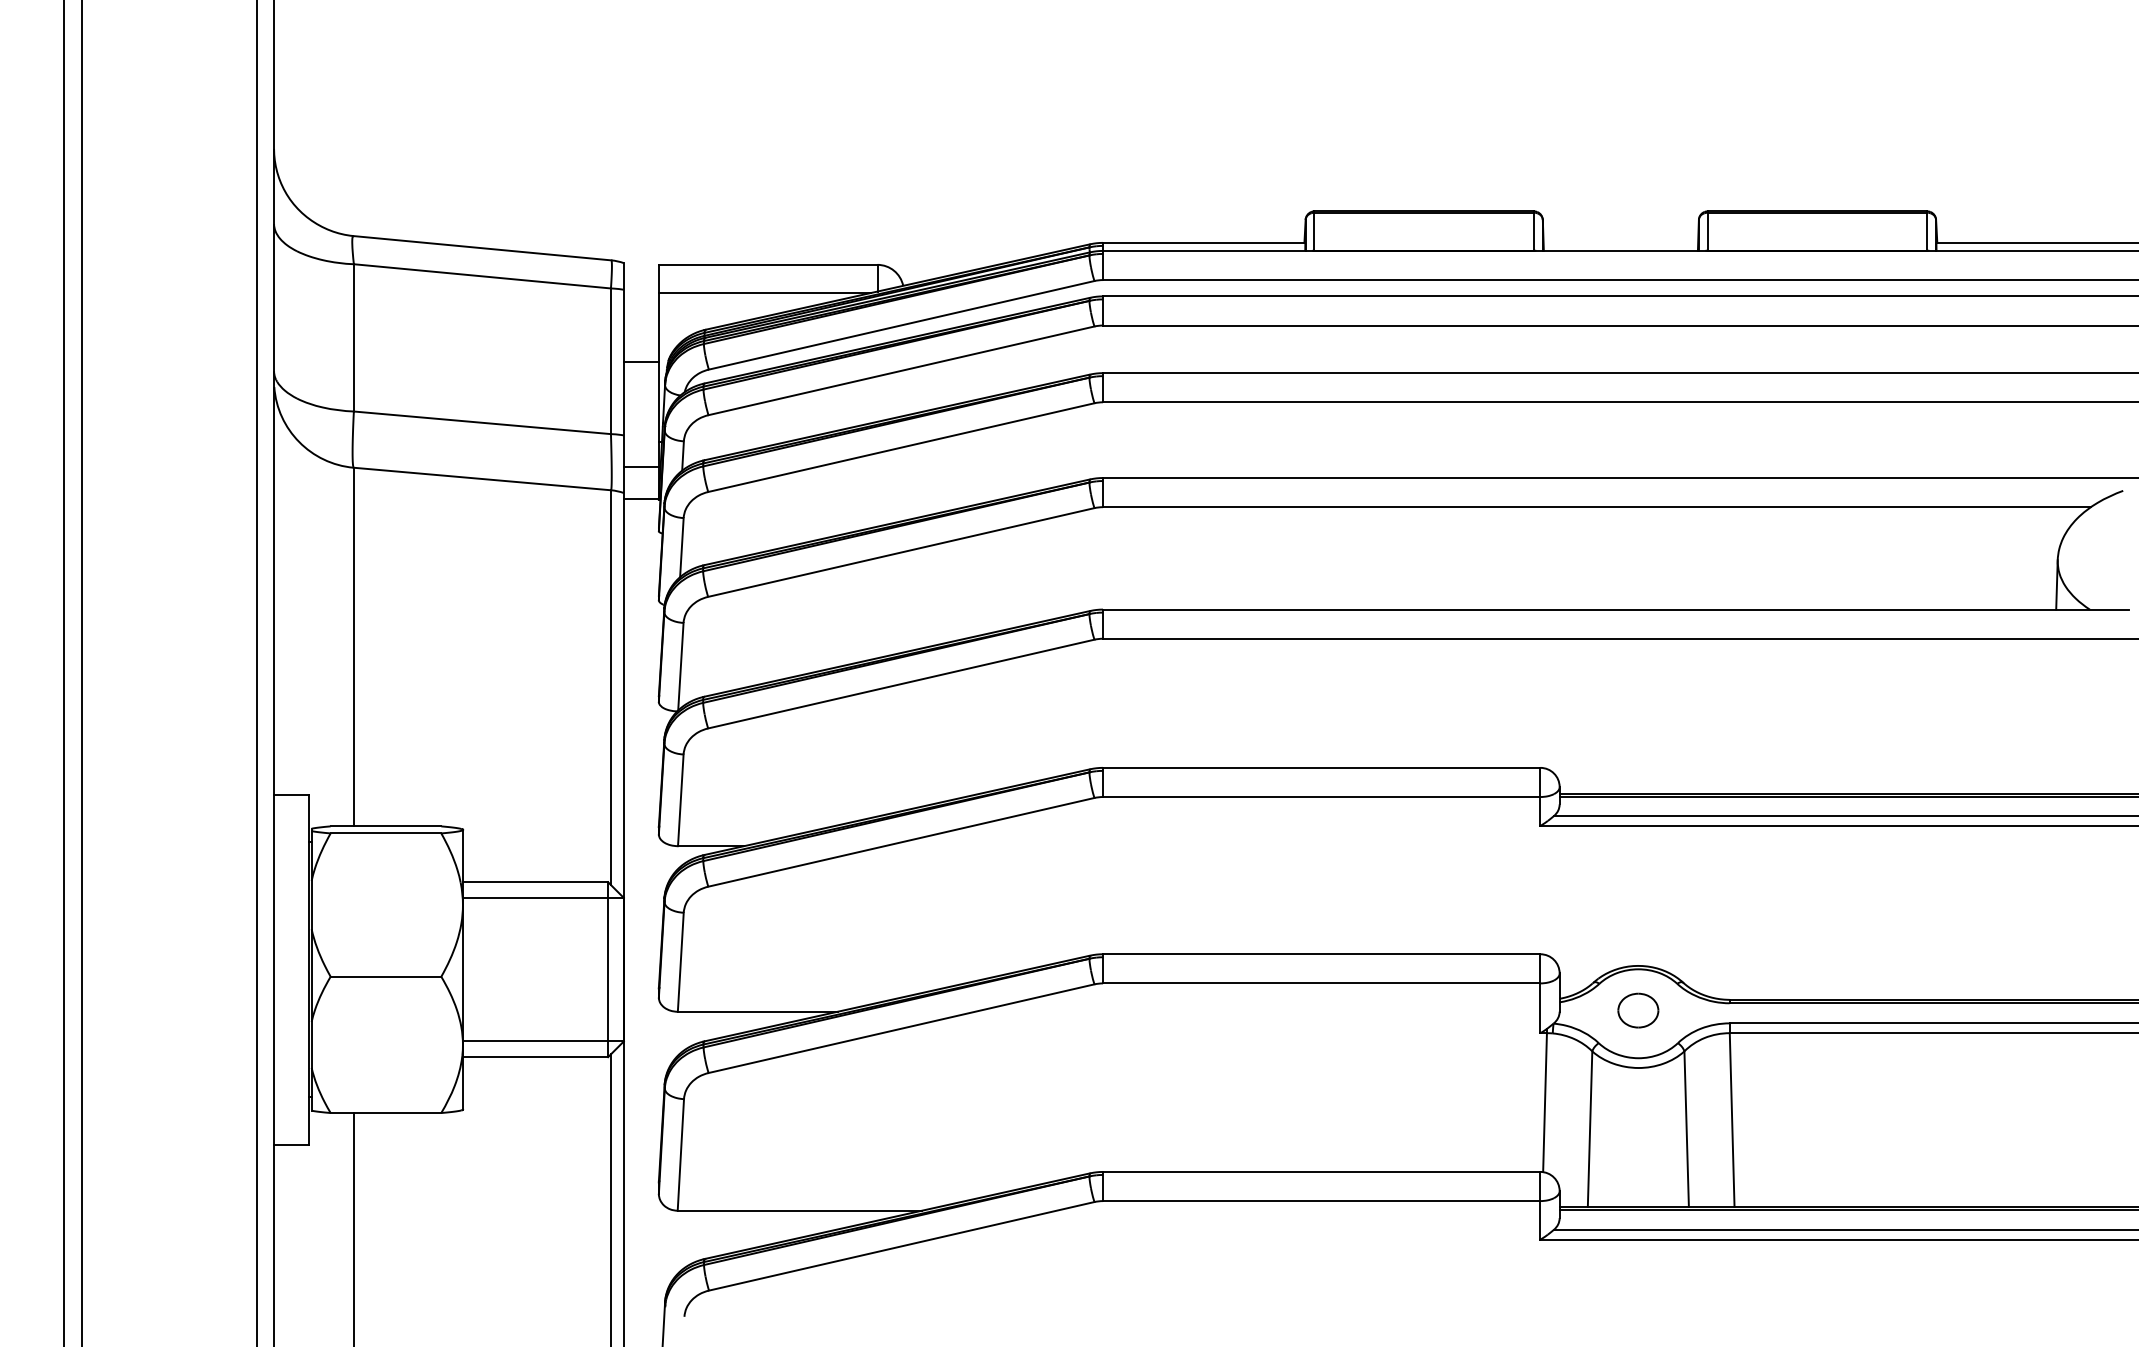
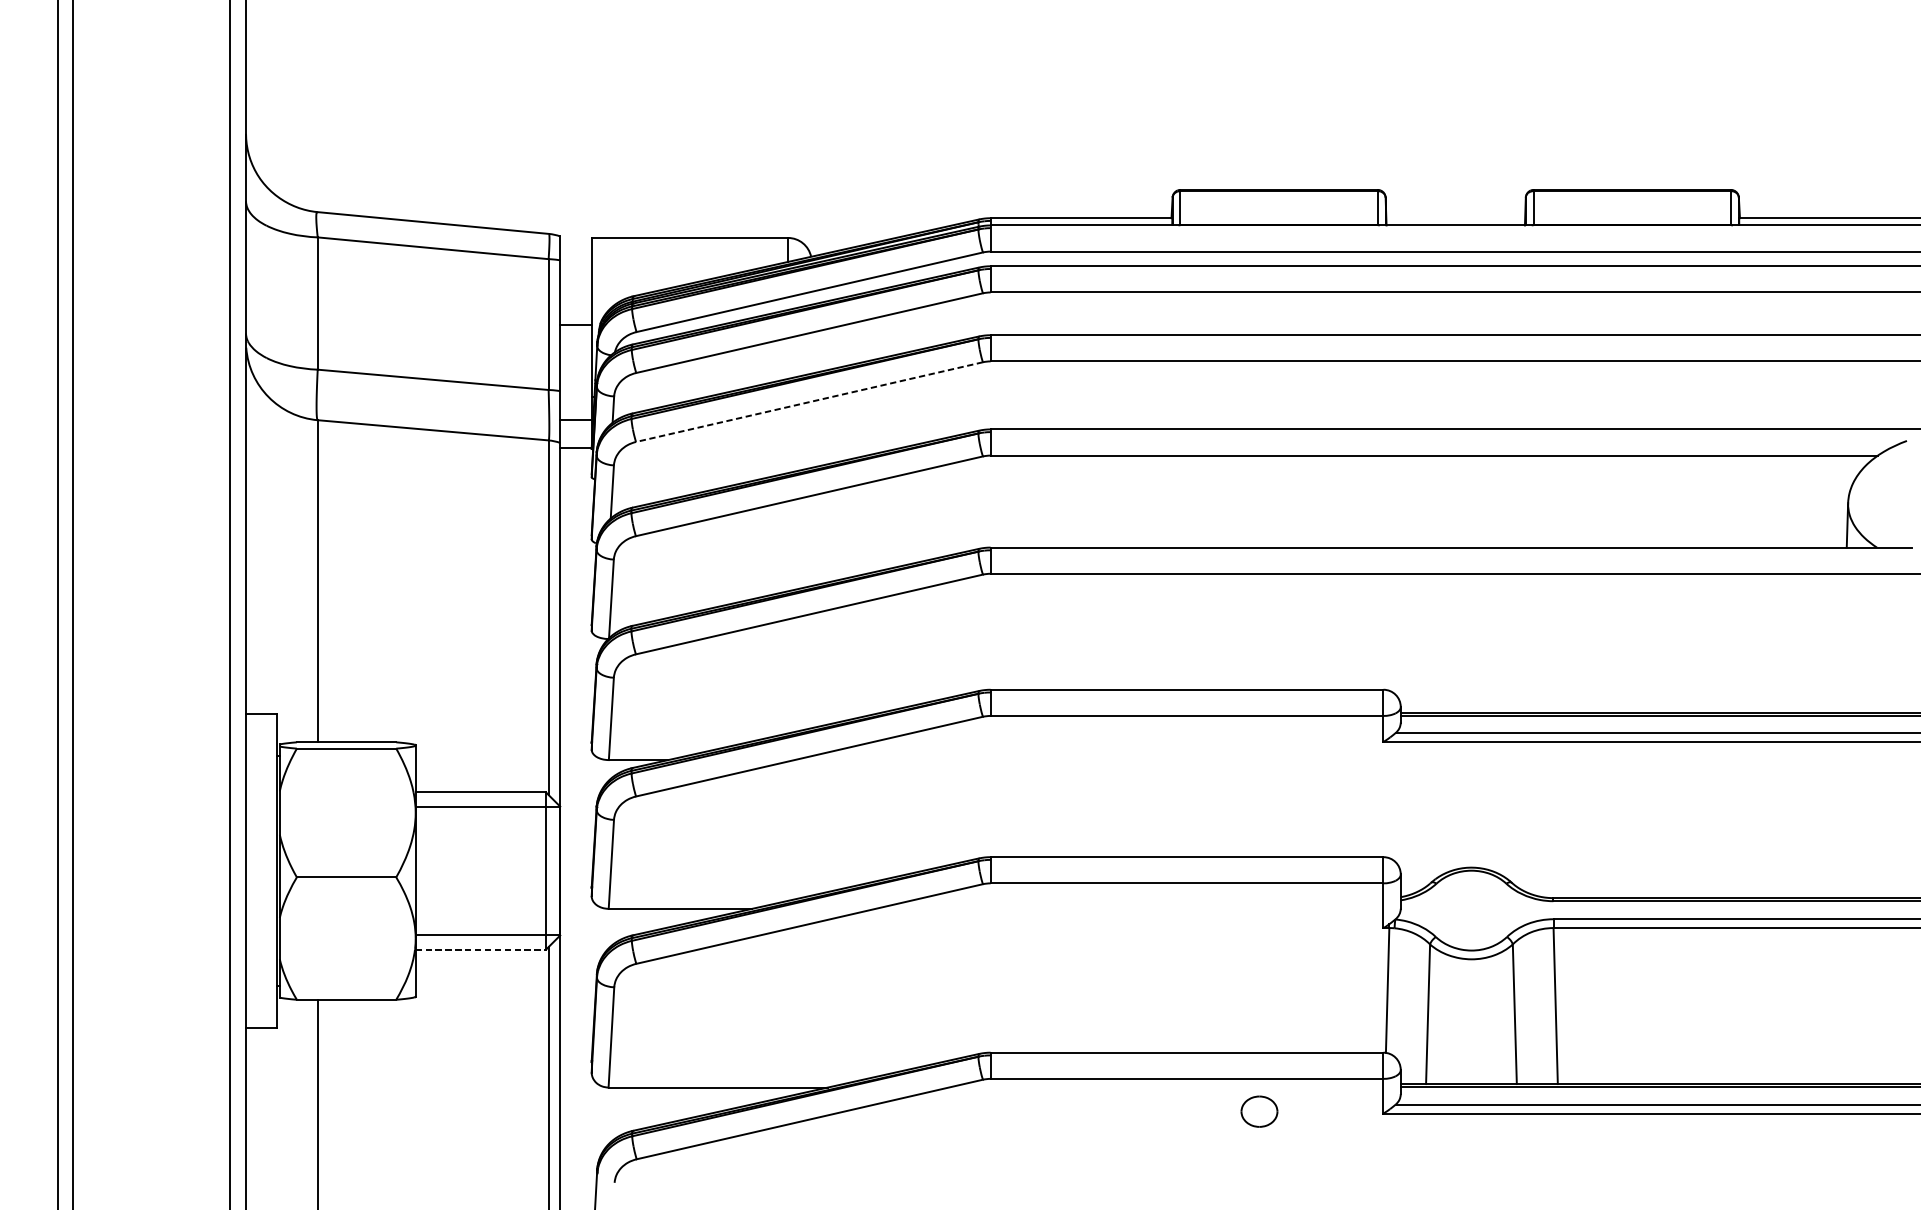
line: (764, 293) -> (686, 263), removed
line: (900, 447) -> (808, 402), solid -> dashed
part: (1638, 1010) -> (1259, 1111), moved
line: (535, 1057) -> (480, 949), solid -> dashed

